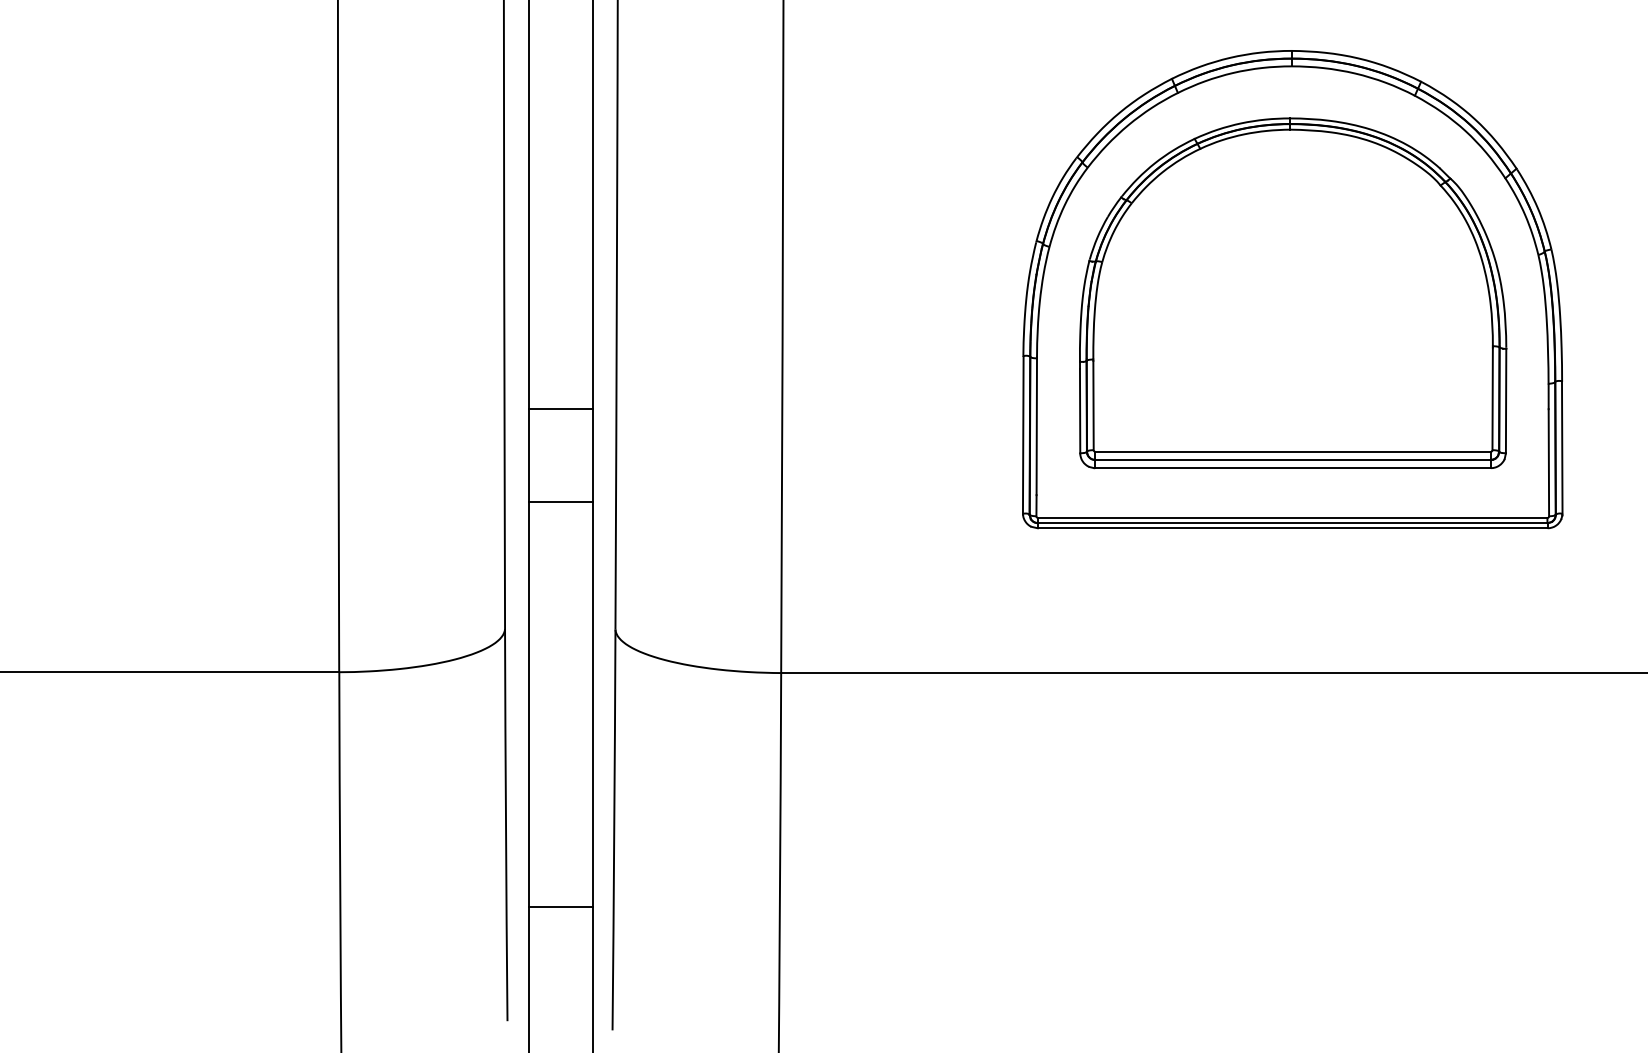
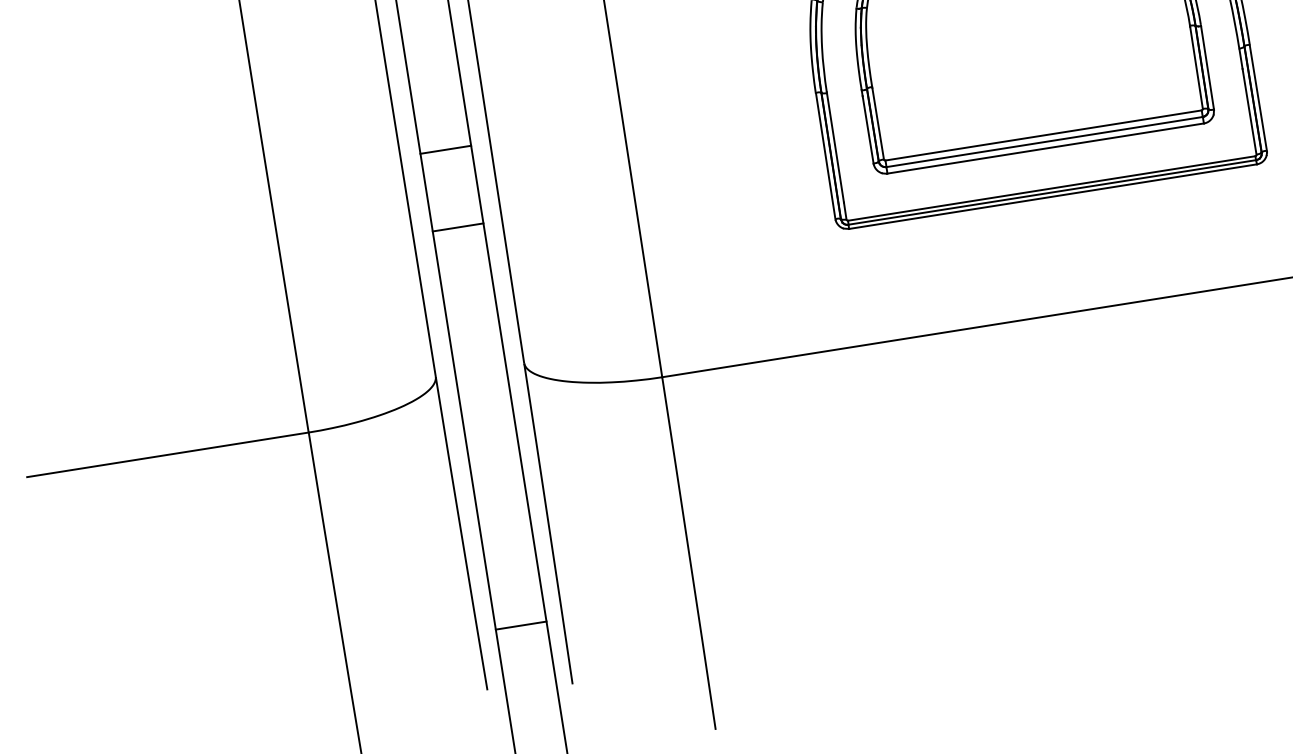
line: (560, 408) -> (445, 149), moved
line: (560, 501) -> (457, 227), moved
line: (560, 906) -> (520, 625), moved

